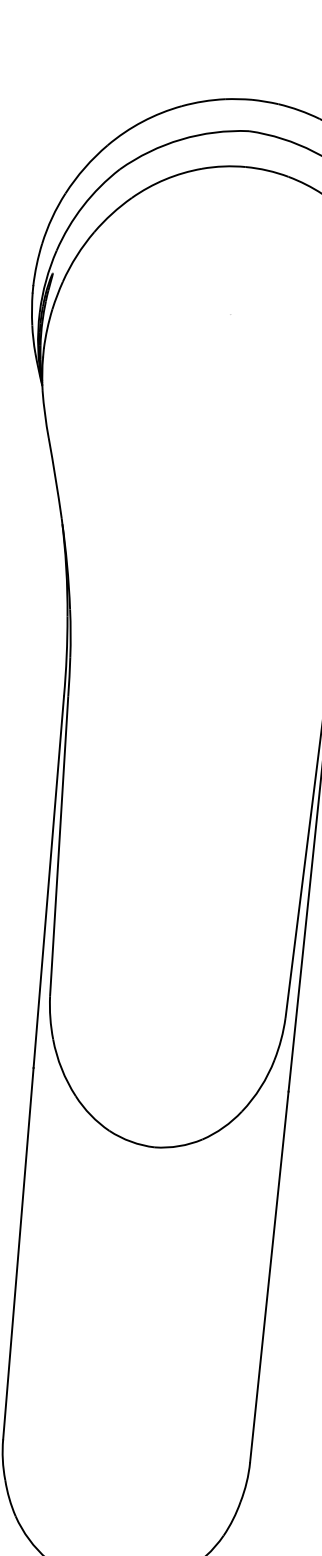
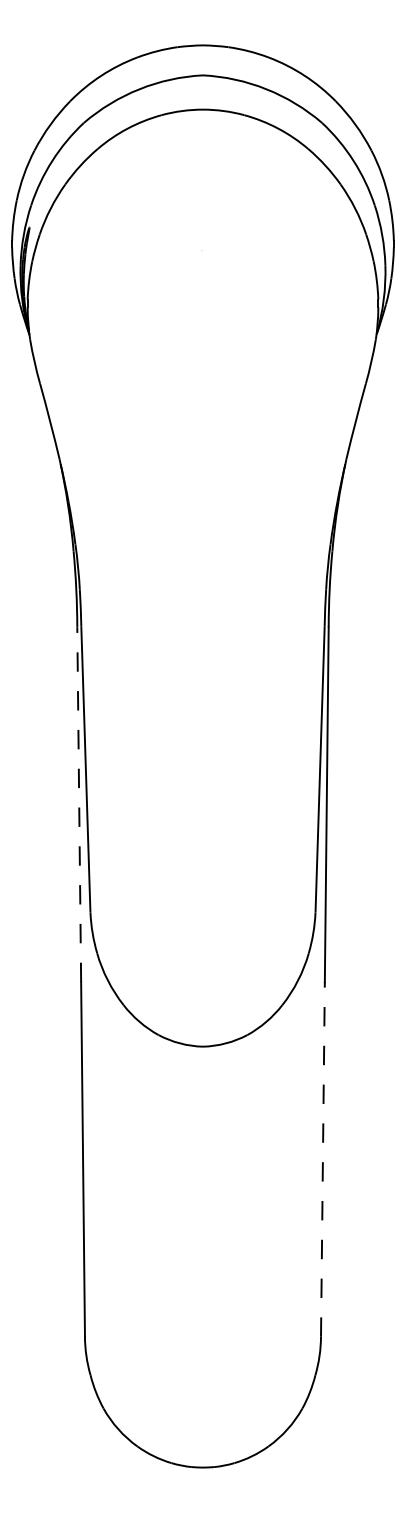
line: (49, 882) -> (79, 804), solid -> dashed
line: (268, 1275) -> (322, 1158), solid -> dashed

